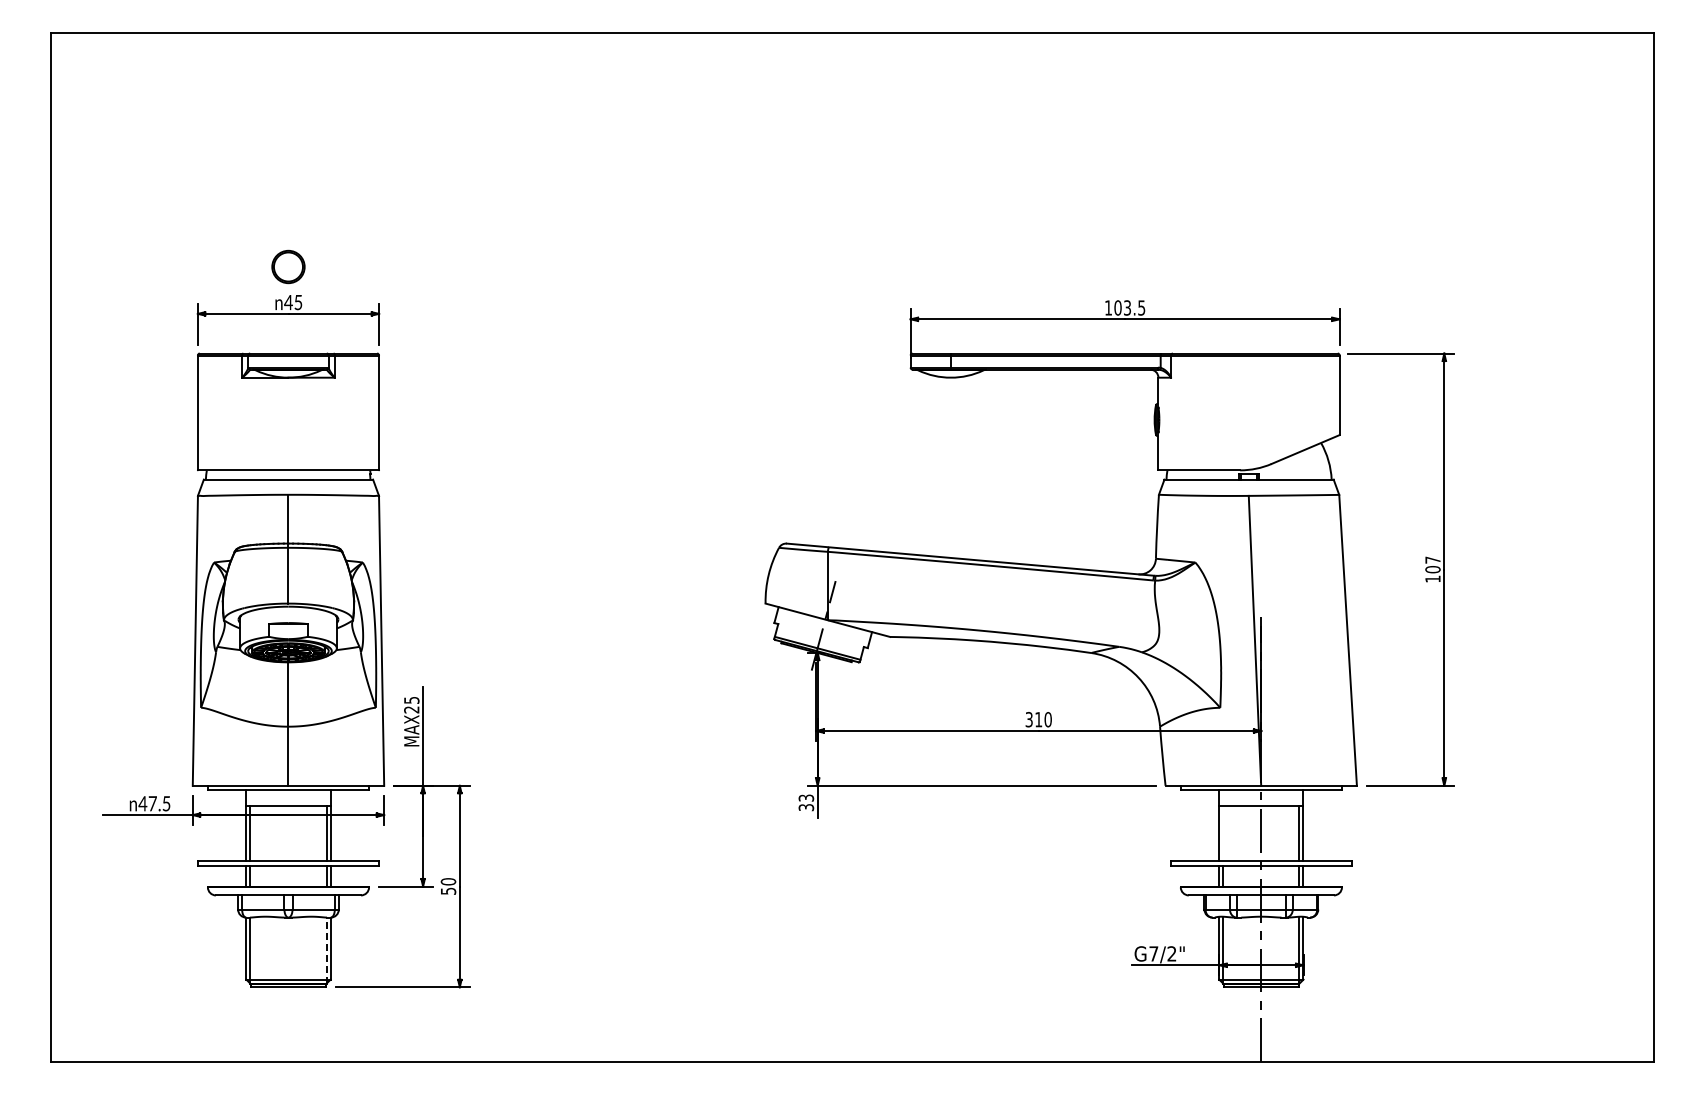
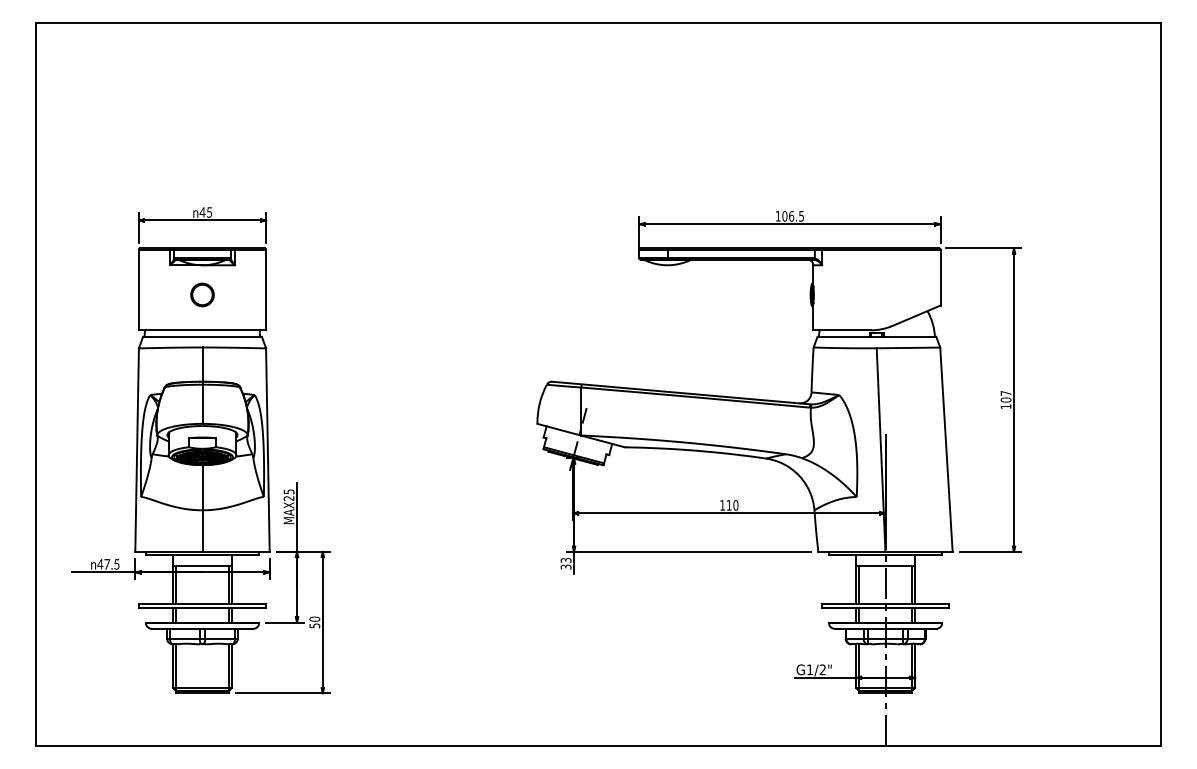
part: (288, 266) -> (202, 294), moved
text: (1127, 307) -> (791, 215), 103.5 -> 106.5
text: (1028, 719) -> (722, 505), 310 -> 110
line: (1223, 832) -> (858, 584), added
line: (326, 950) -> (229, 667), dashed -> solid
text: (1153, 953) -> (809, 669), G7/2" -> G1/2"

